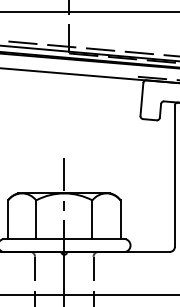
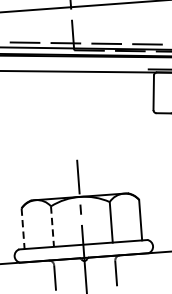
line: (8, 220) -> (23, 229), solid -> dashed
line: (36, 220) -> (52, 227), solid -> dashed

